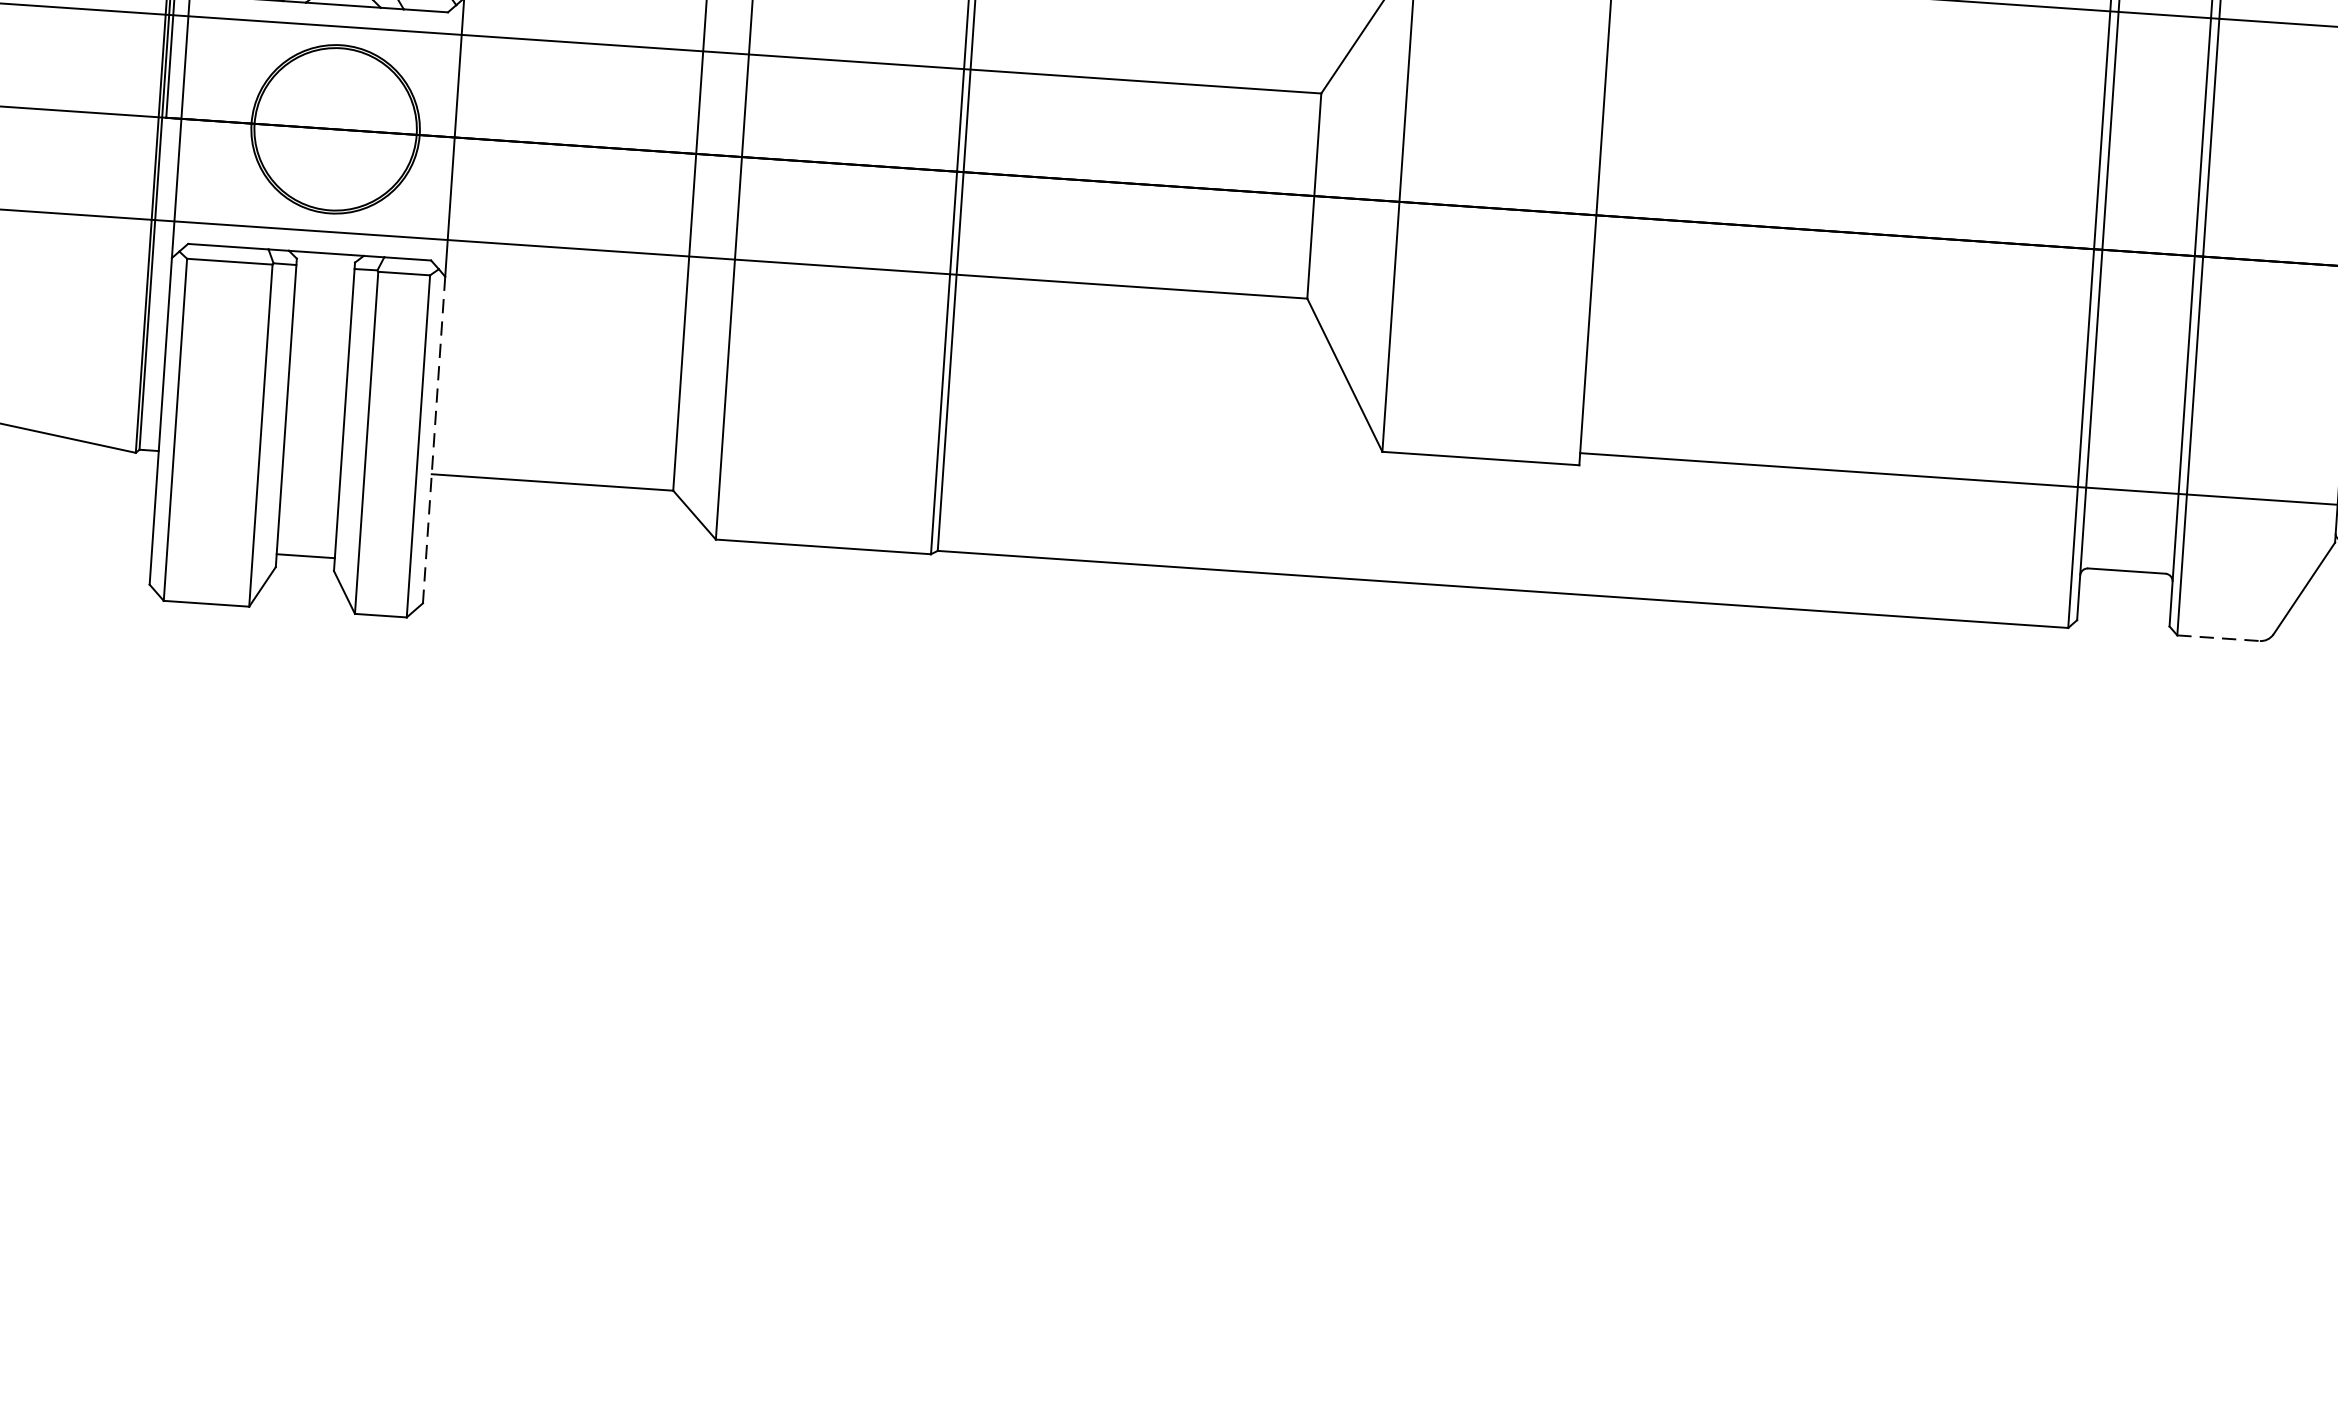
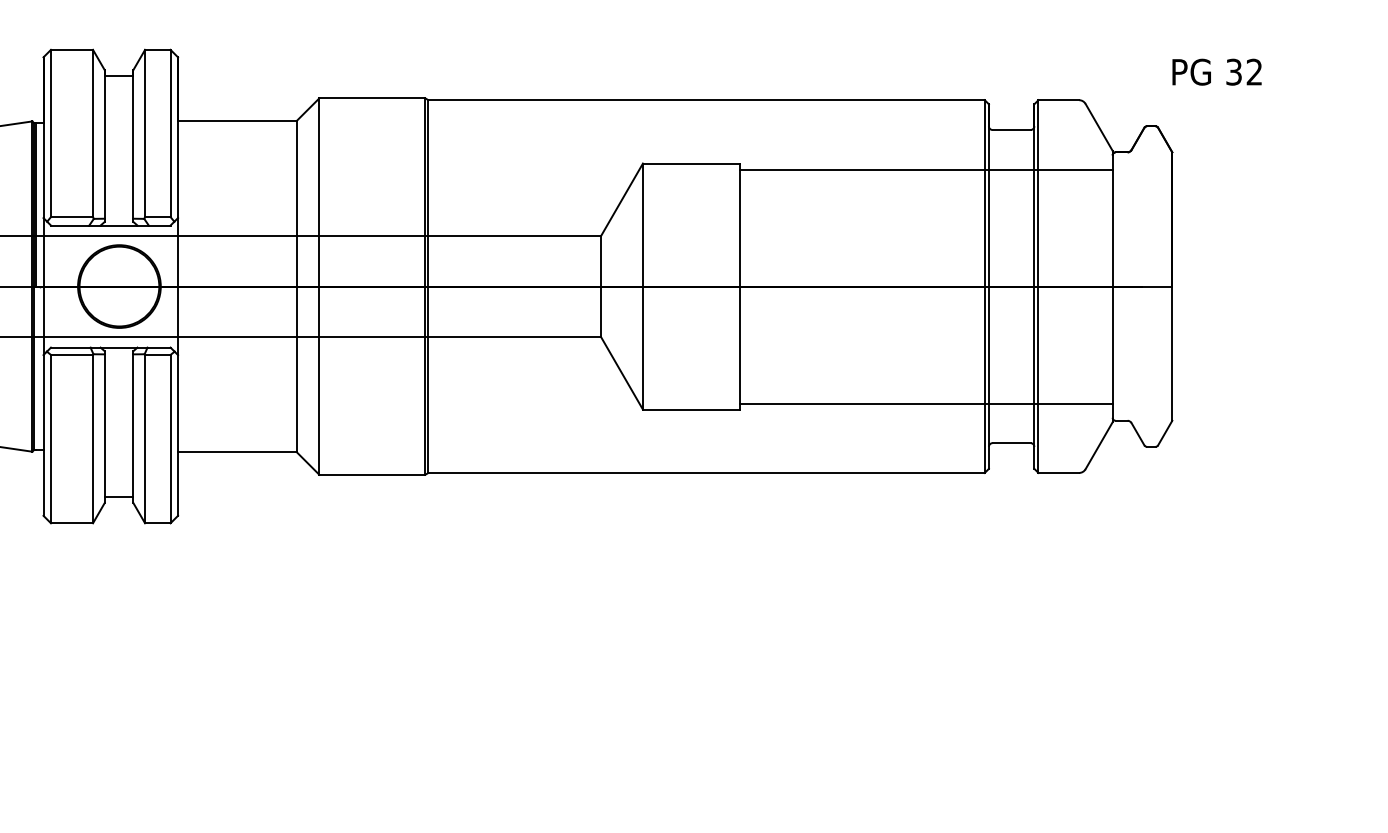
line: (435, 440) -> (178, 435), dashed -> solid
line: (2220, 637) -> (1059, 472), dashed -> solid

